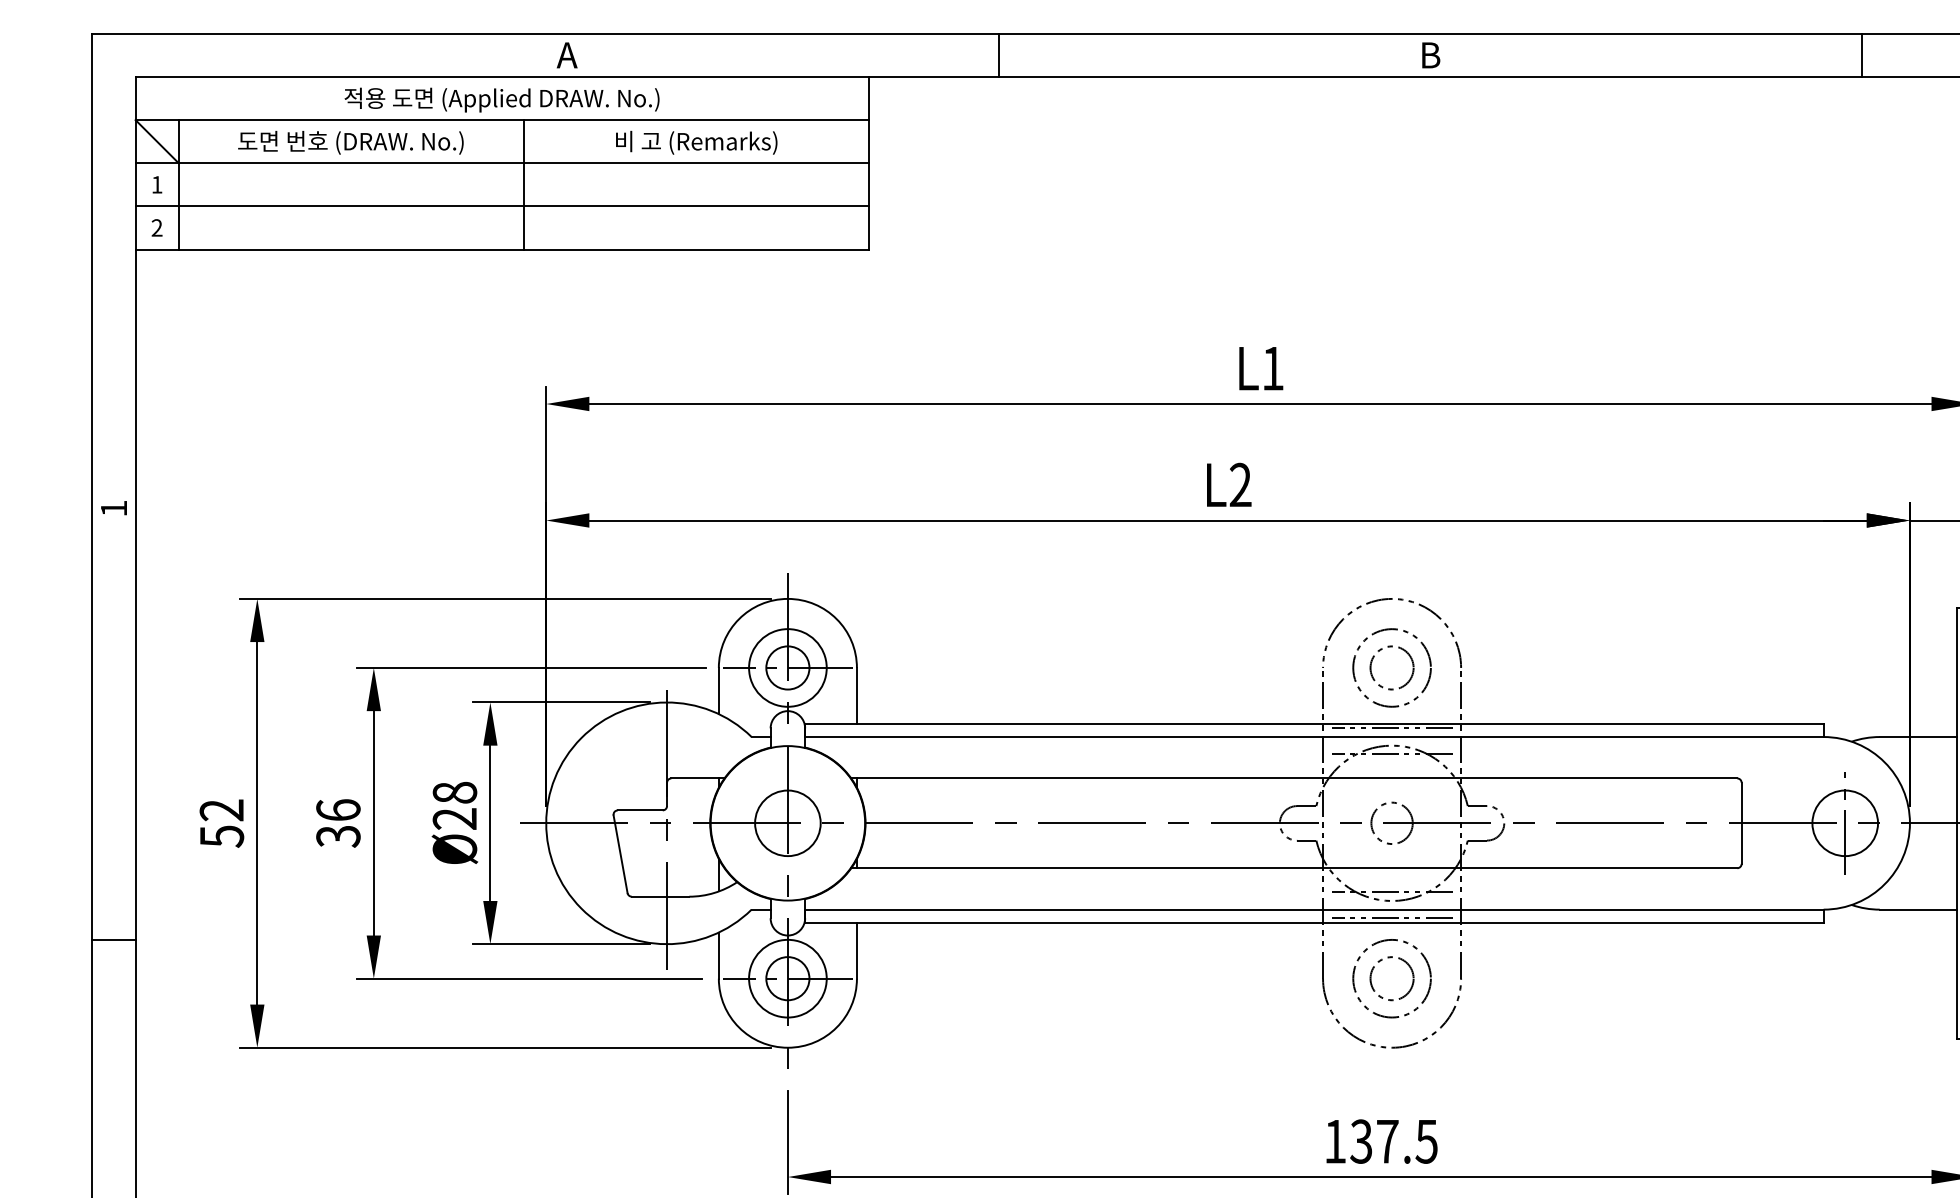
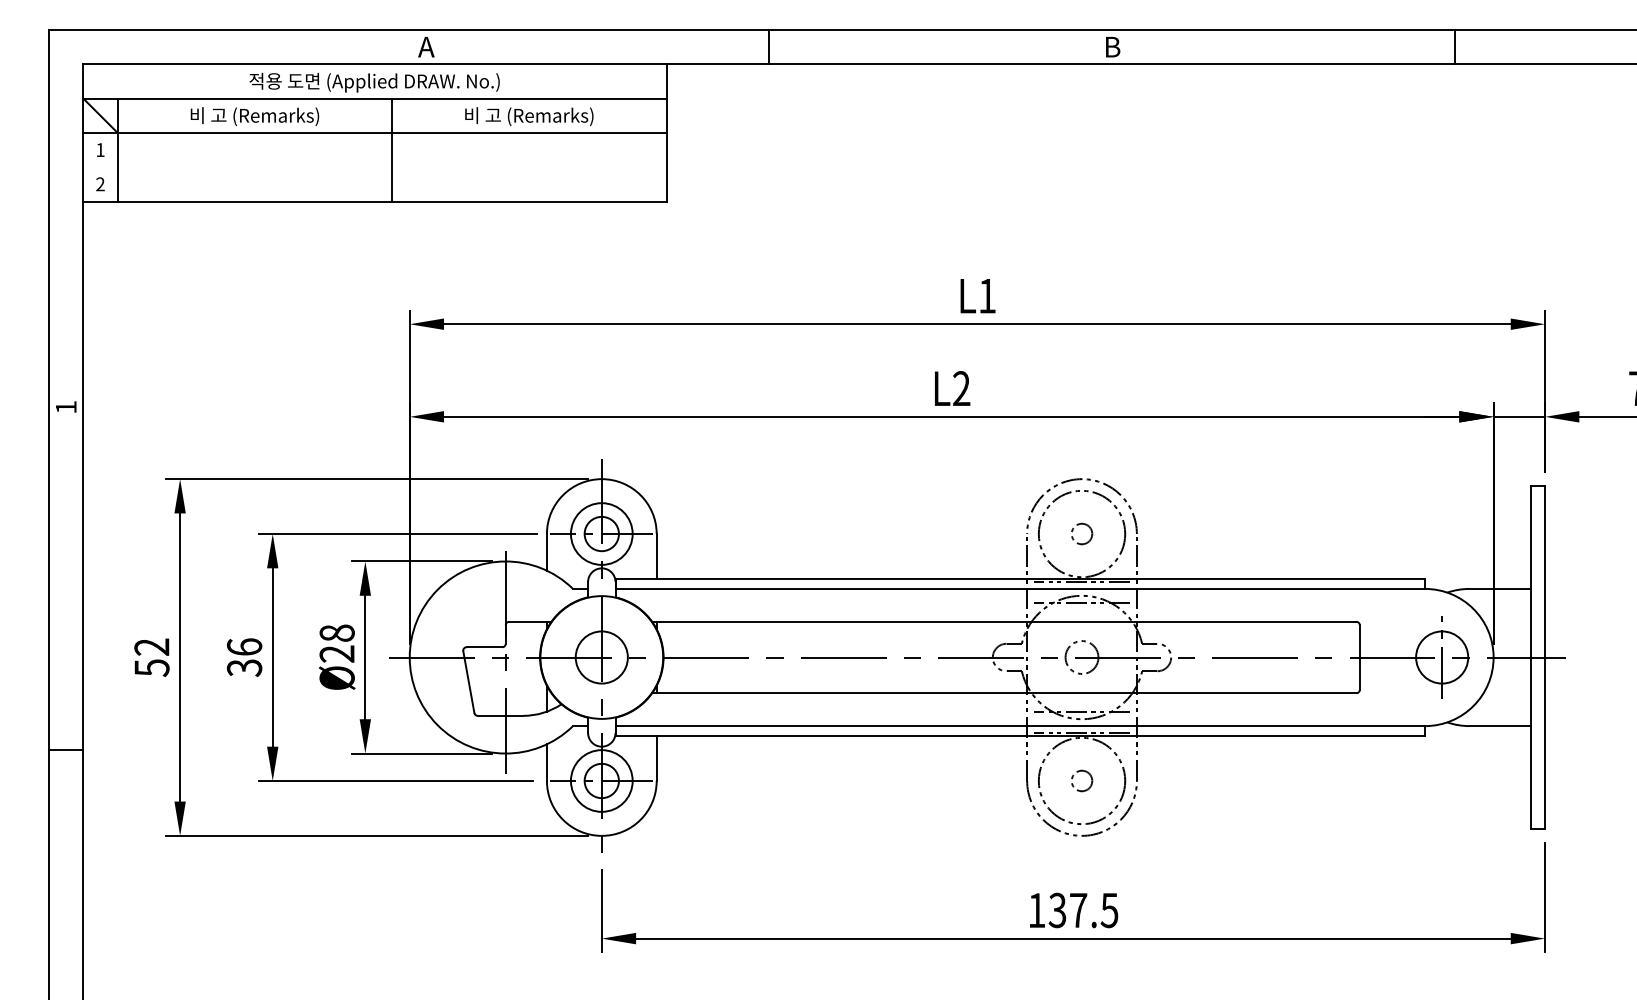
text: (350, 142) -> (254, 116), 도면 번호 (DRAW. No.) -> 비 고 (Remarks)
line: (501, 206) -> (374, 167), removed
circle: (1391, 667) -> (1081, 533), size x0.6
circle: (1391, 667) -> (1081, 533), size x1.4
circle: (1391, 978) -> (1081, 780), size x0.6
circle: (1391, 978) -> (1081, 780), size x1.4

